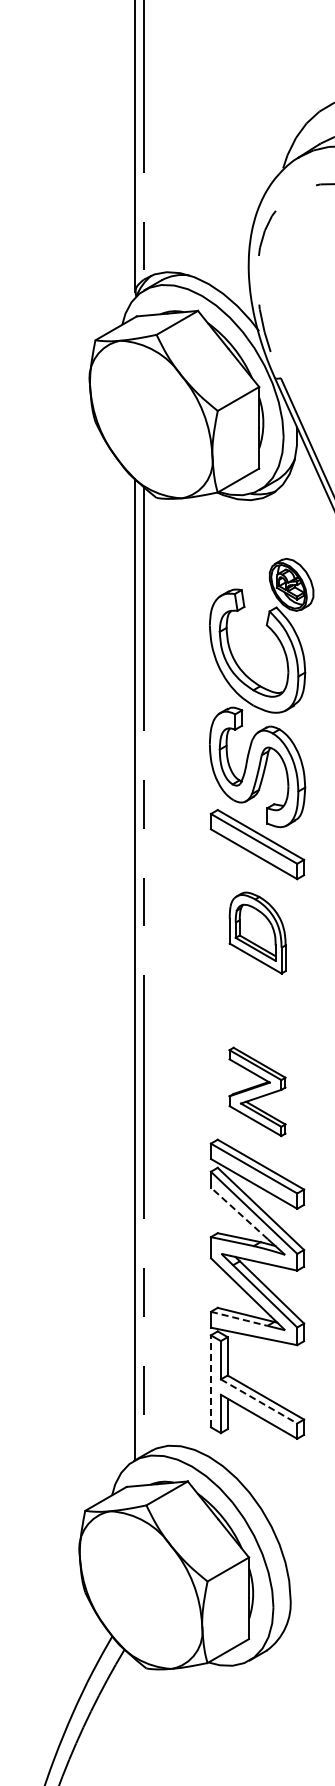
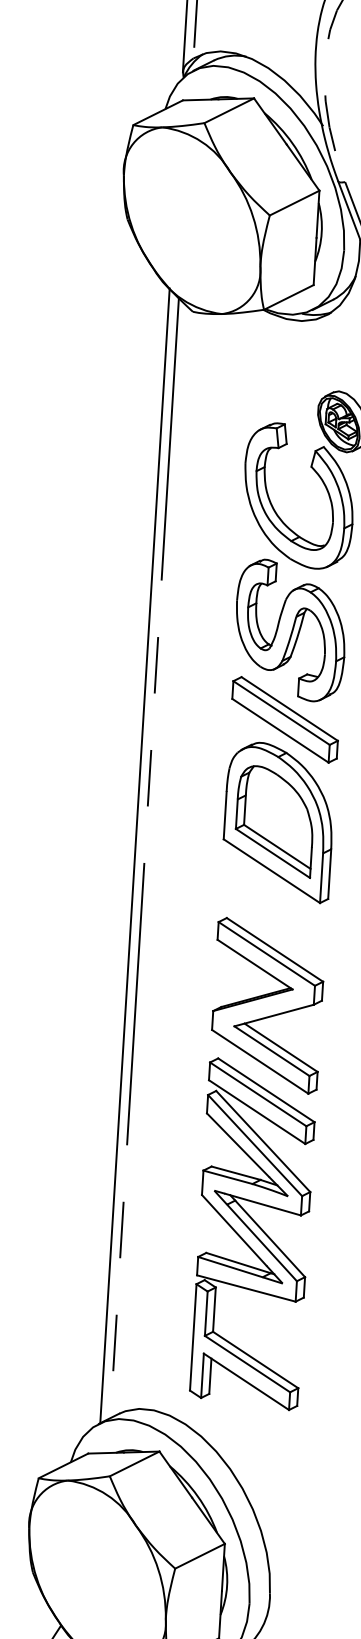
part: (257, 932) -> (278, 821), size x1.67
part: (257, 1091) -> (267, 1005), size x1.67
line: (238, 1213) -> (237, 1145), dashed -> solid
line: (239, 1318) -> (230, 1266), dashed -> solid
line: (210, 1380) -> (192, 1336), dashed -> solid
line: (259, 1401) -> (248, 1364), dashed -> solid

